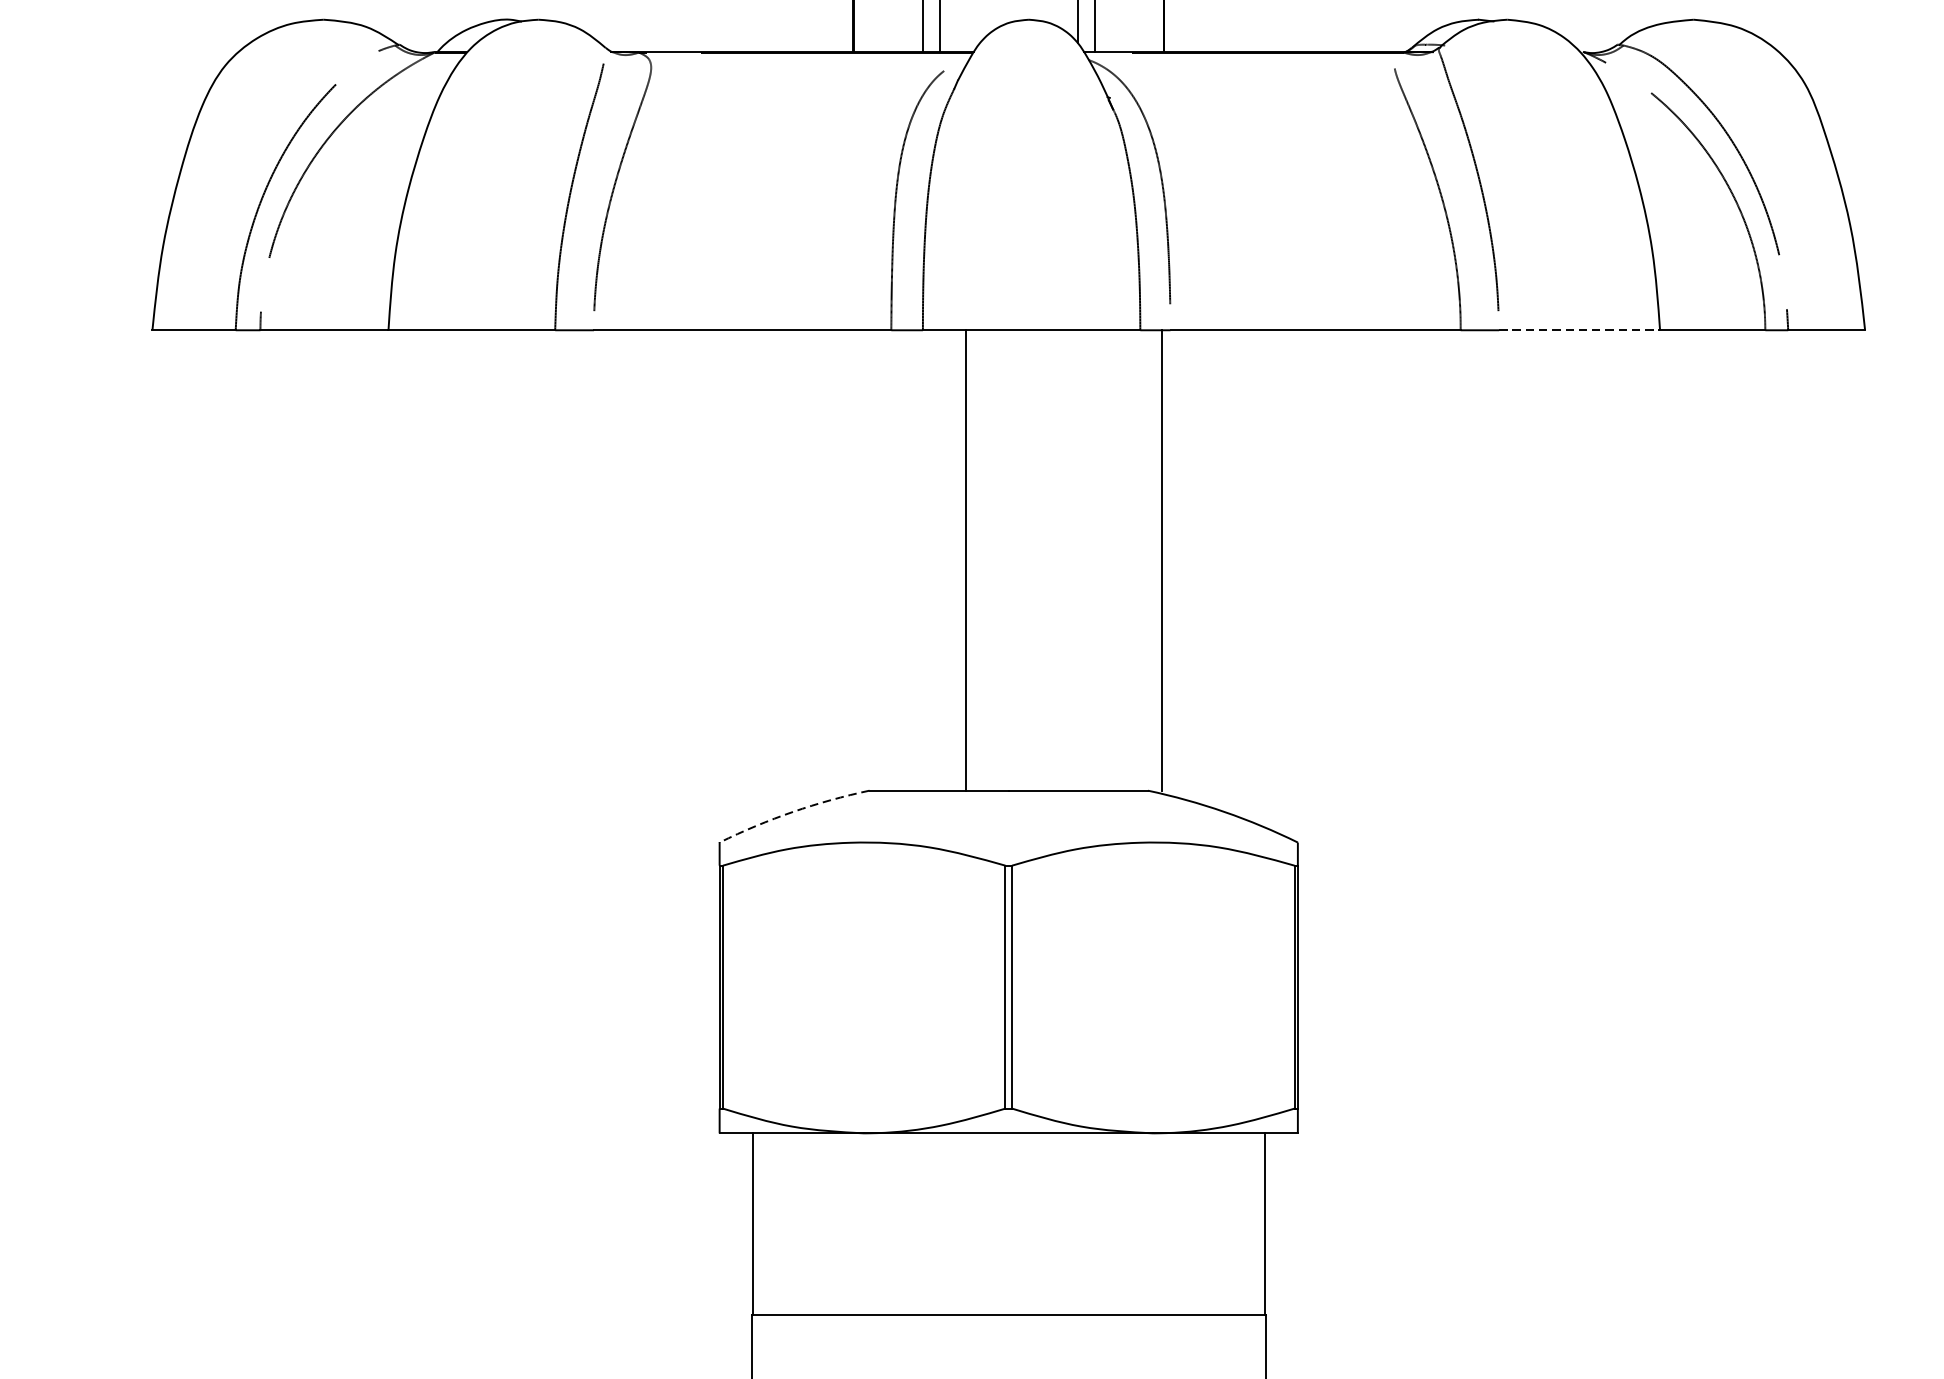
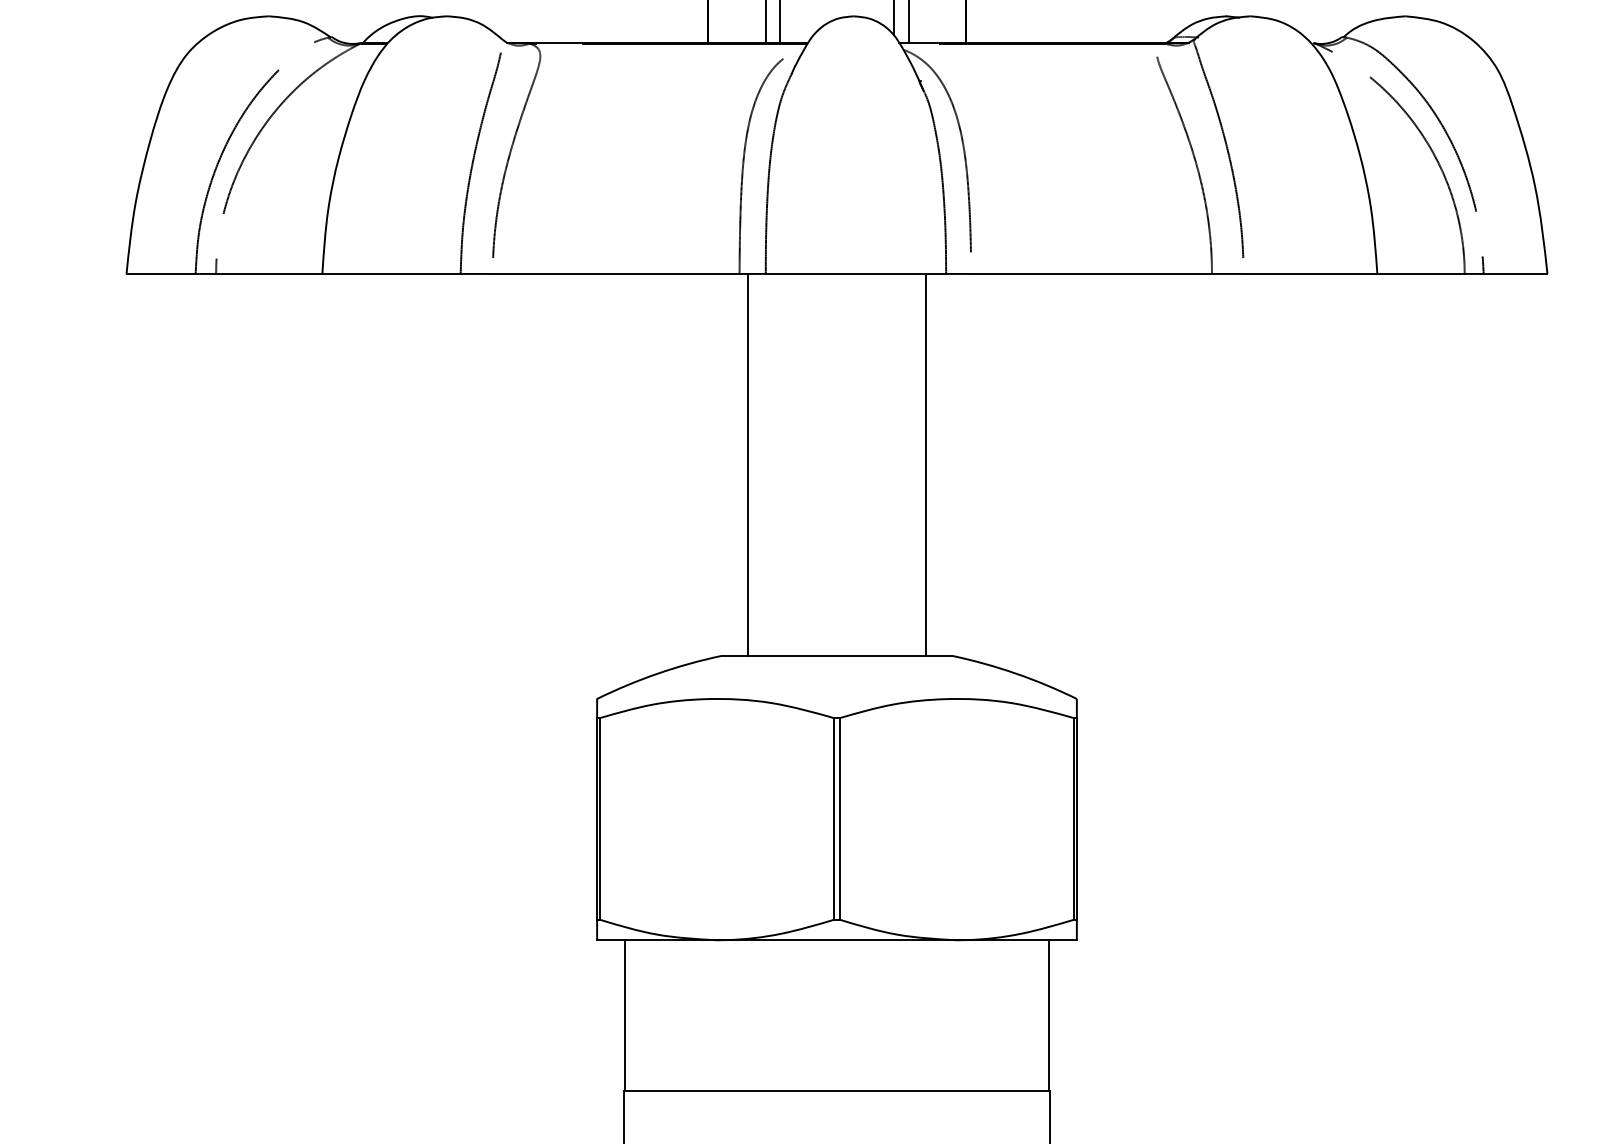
line: (1579, 329) -> (1310, 273), dashed -> solid
line: (965, 559) -> (748, 464), moved
line: (1161, 559) -> (925, 464), moved
arc: (792, 811) -> (657, 673), dashed -> solid

